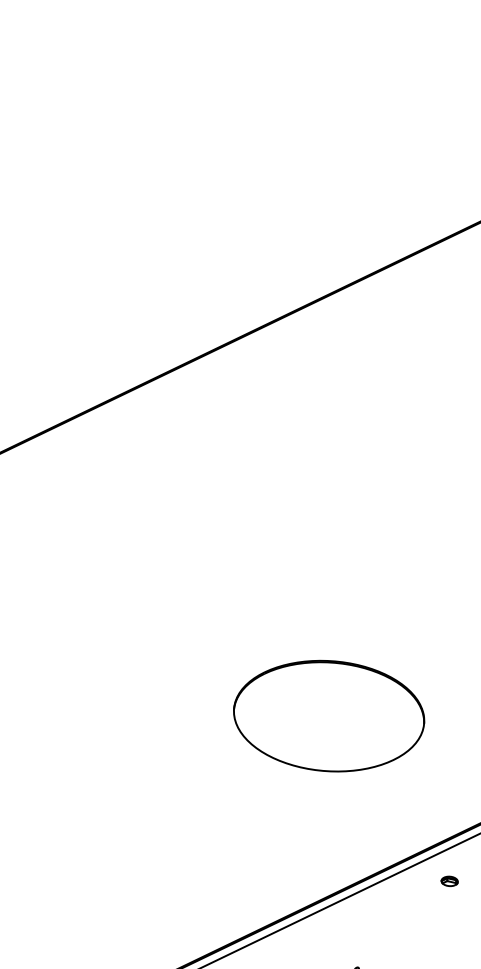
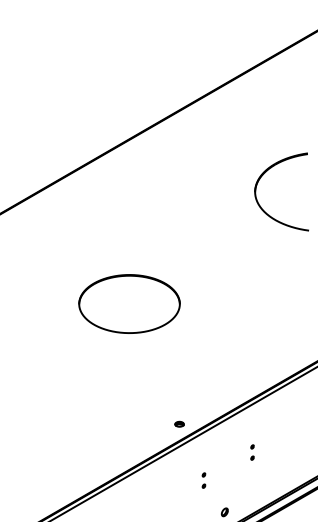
part: (329, 715) -> (129, 303), moved
part: (449, 879) -> (179, 423), moved
part: (451, 935) -> (252, 452), added

